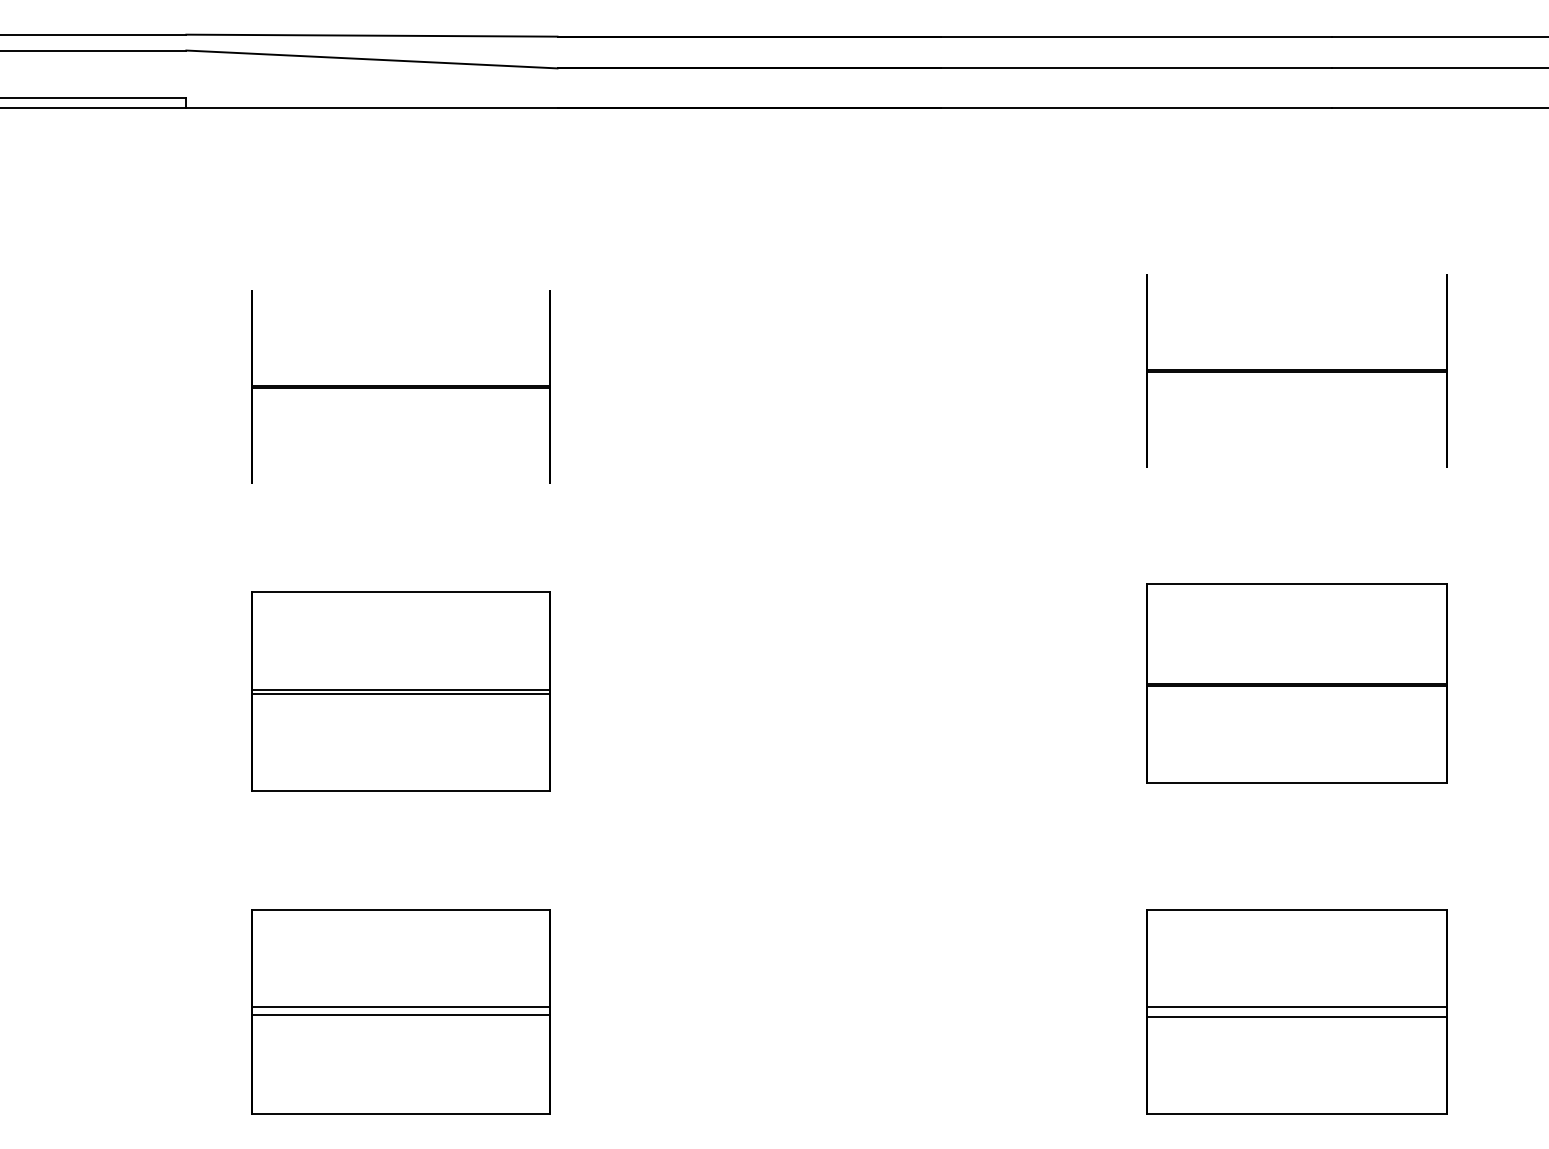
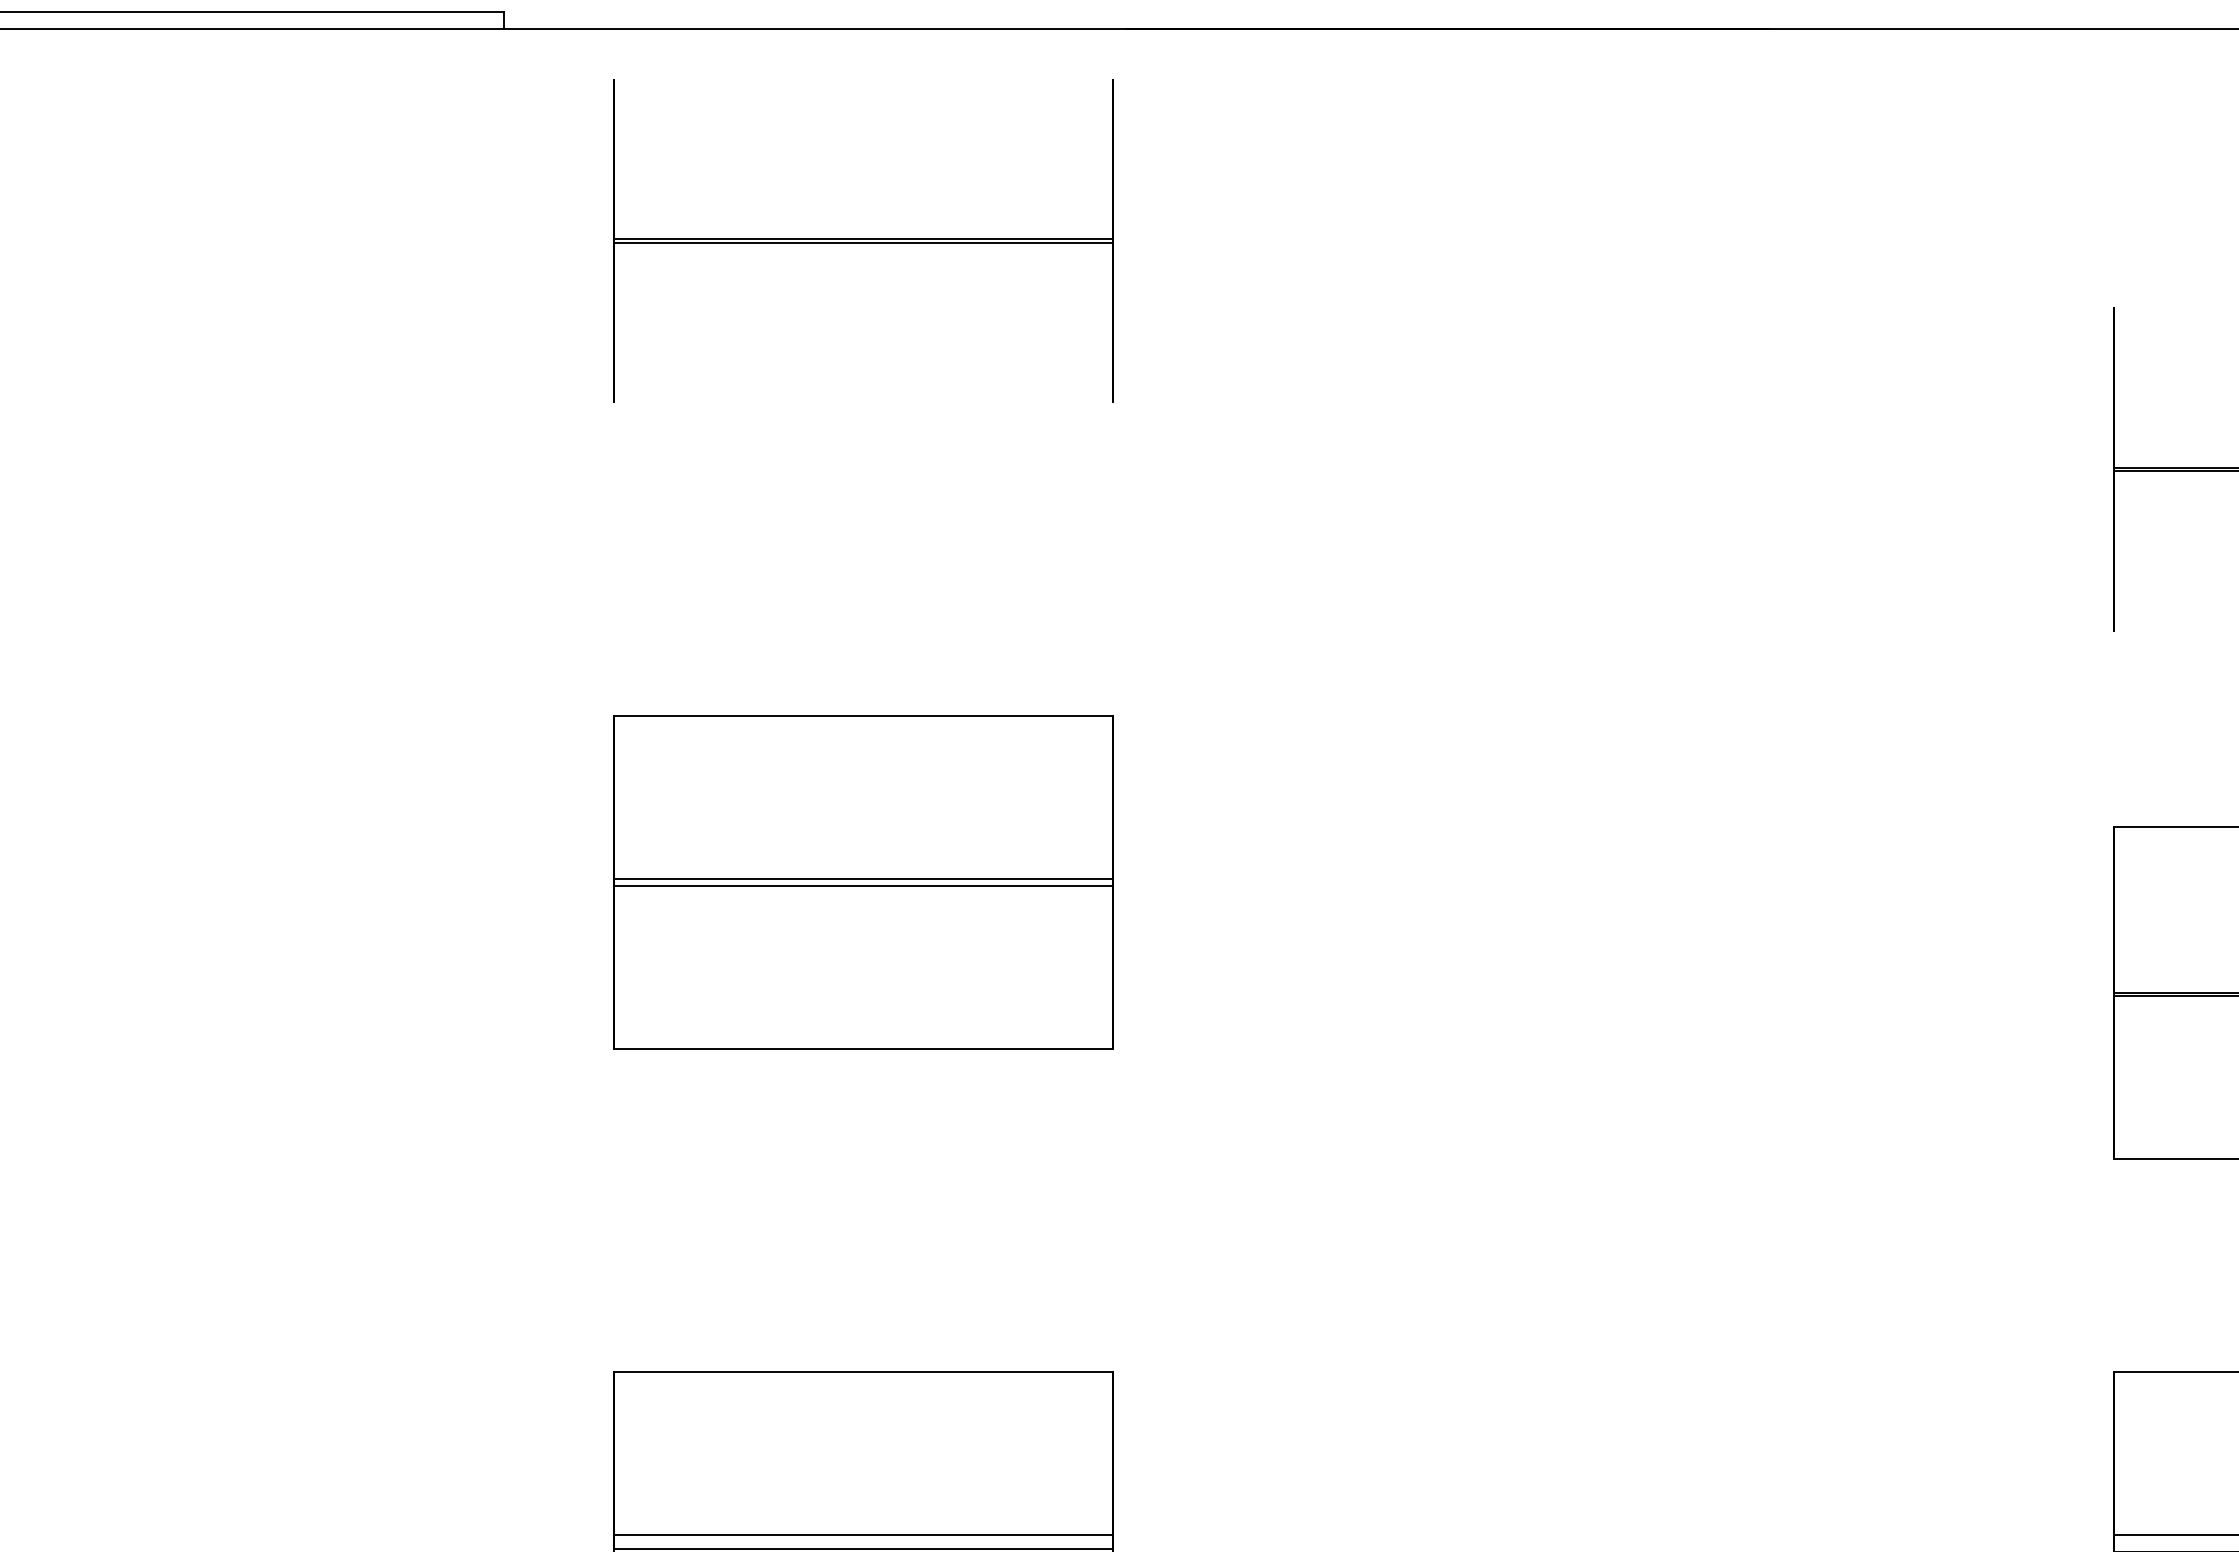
part: (400, 386) -> (862, 240), moved
part: (400, 691) -> (862, 882), moved

